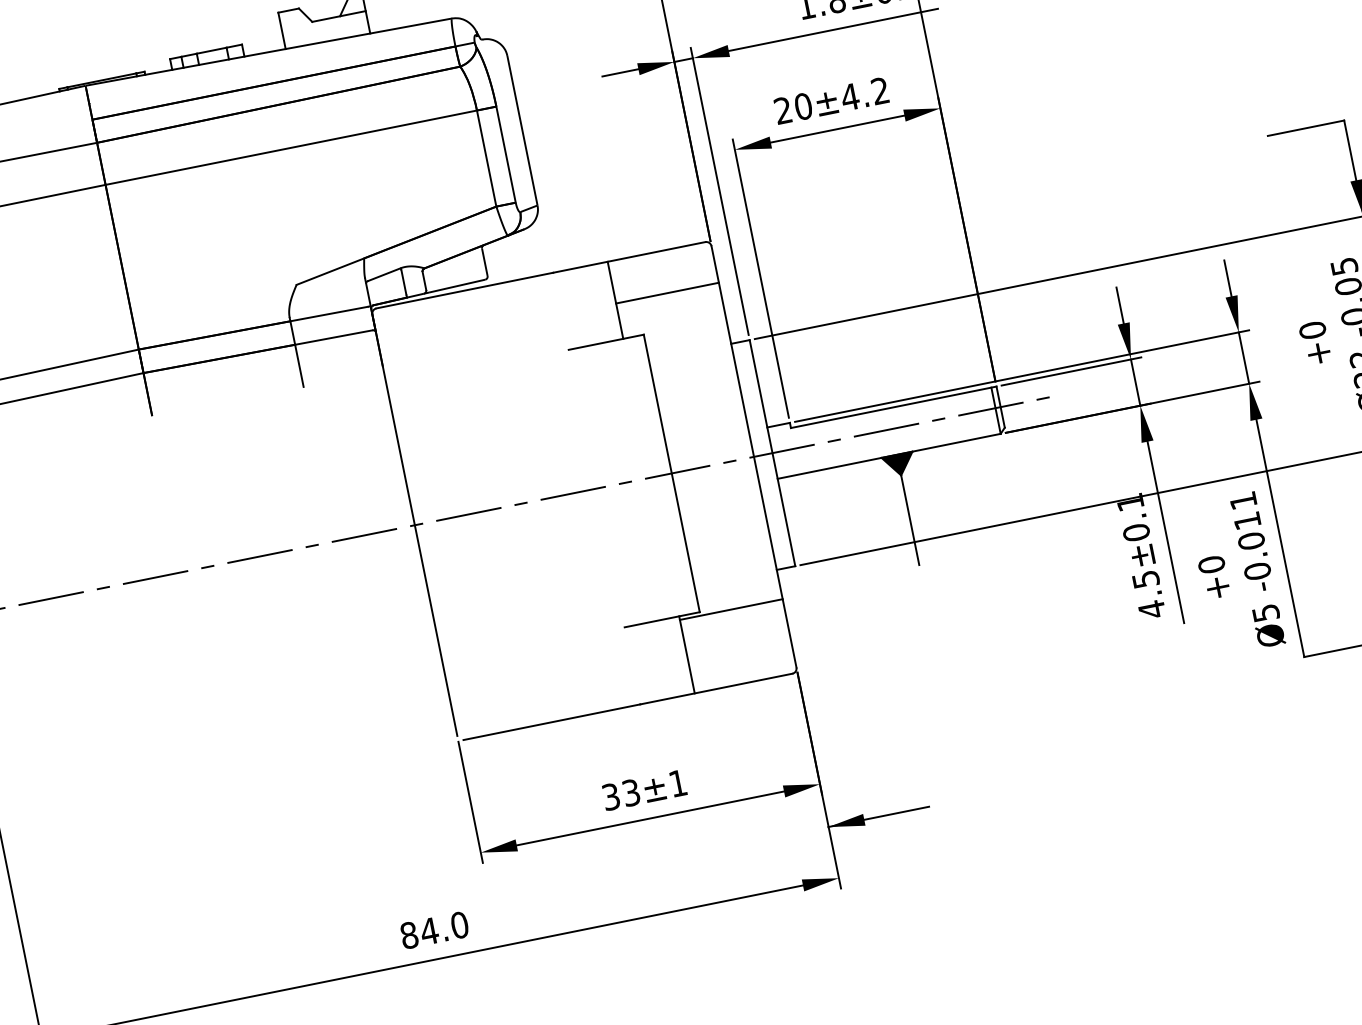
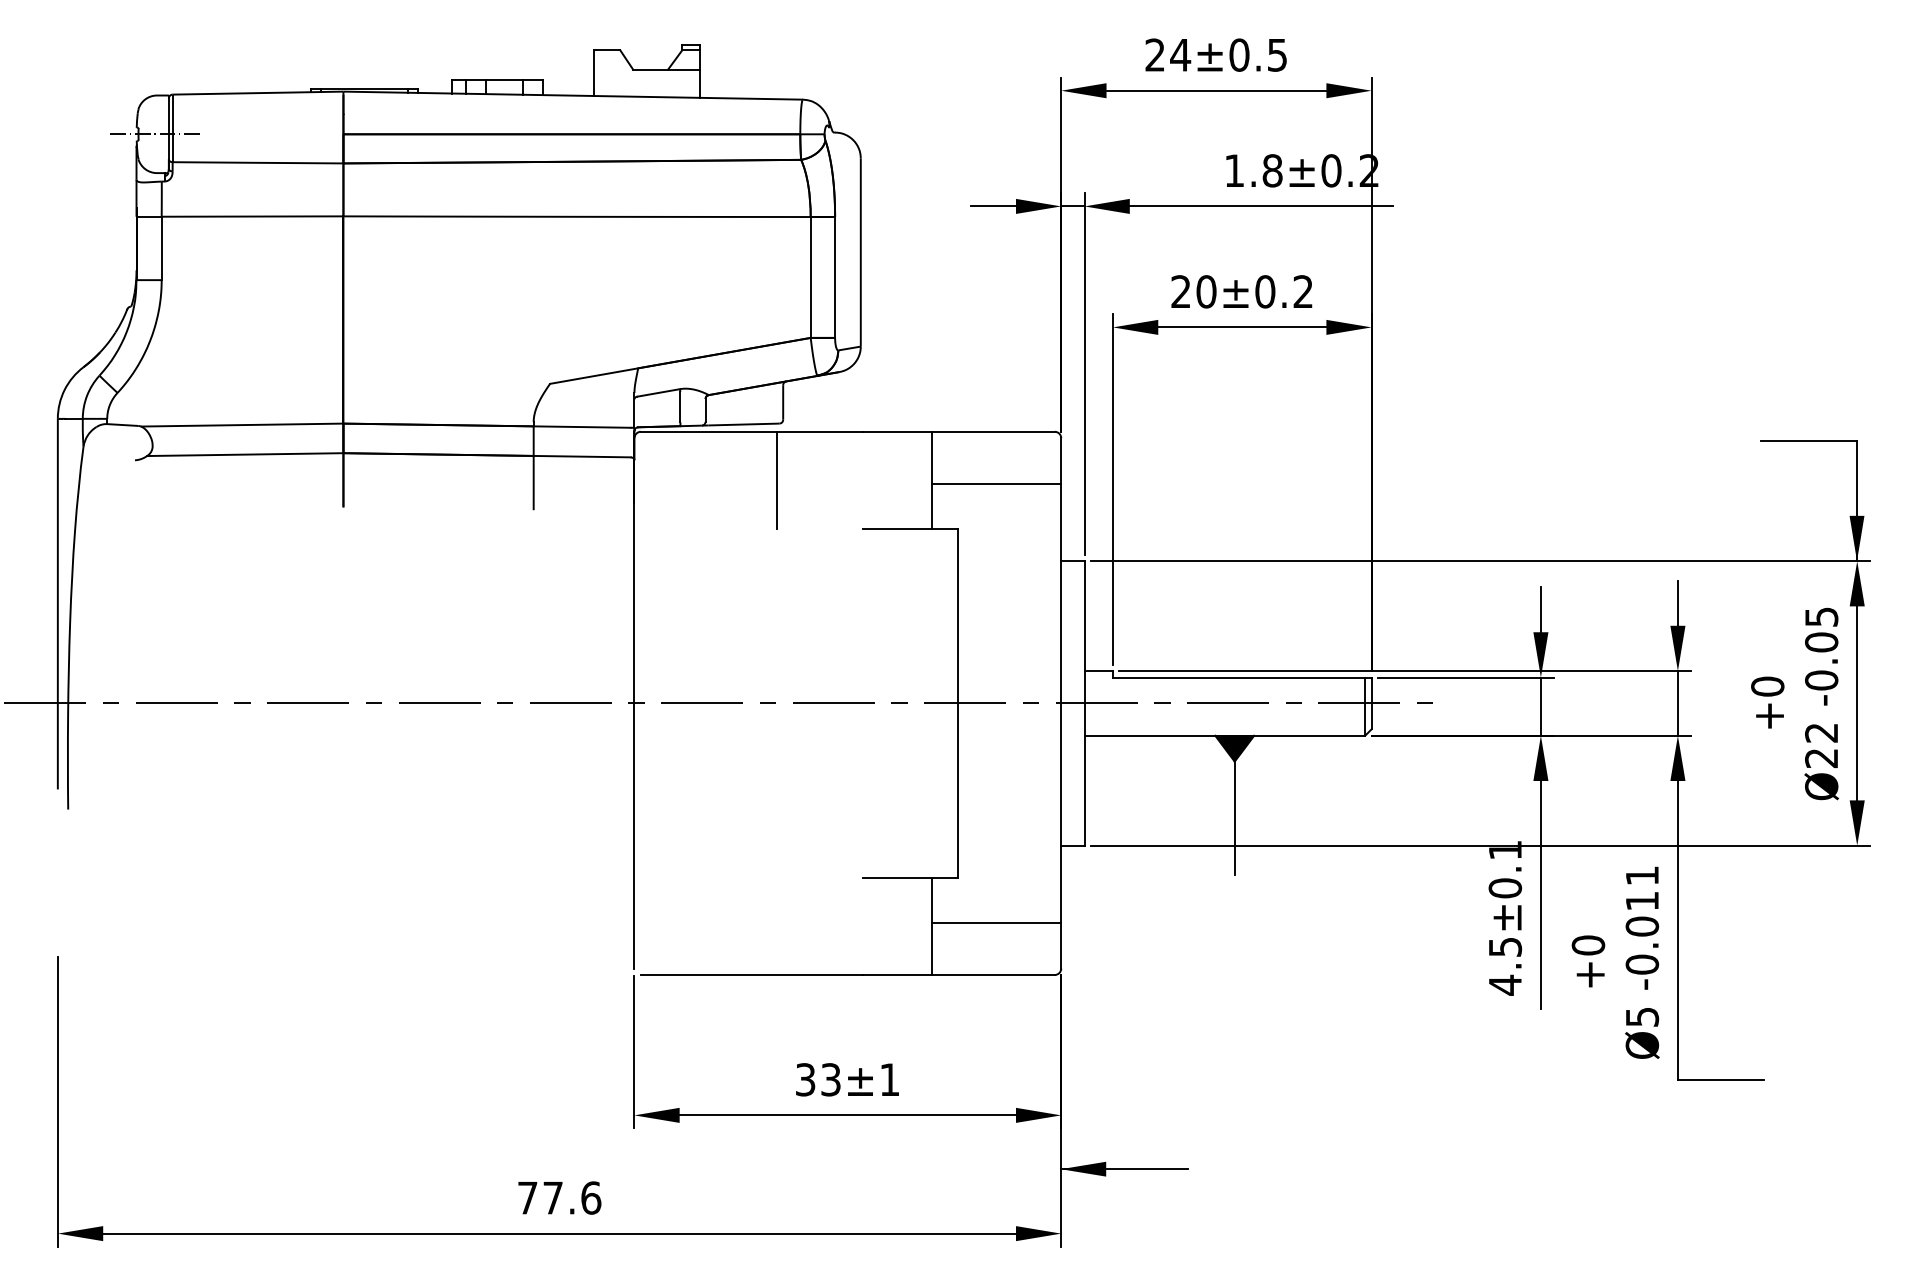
text: (849, 97) -> (1264, 291), 20±4.2 -> 20±0.2
line: (491, 324) -> (776, 479), added
line: (731, 609) -> (996, 922), moved
text: (434, 929) -> (559, 1197), 84.0 -> 77.6

